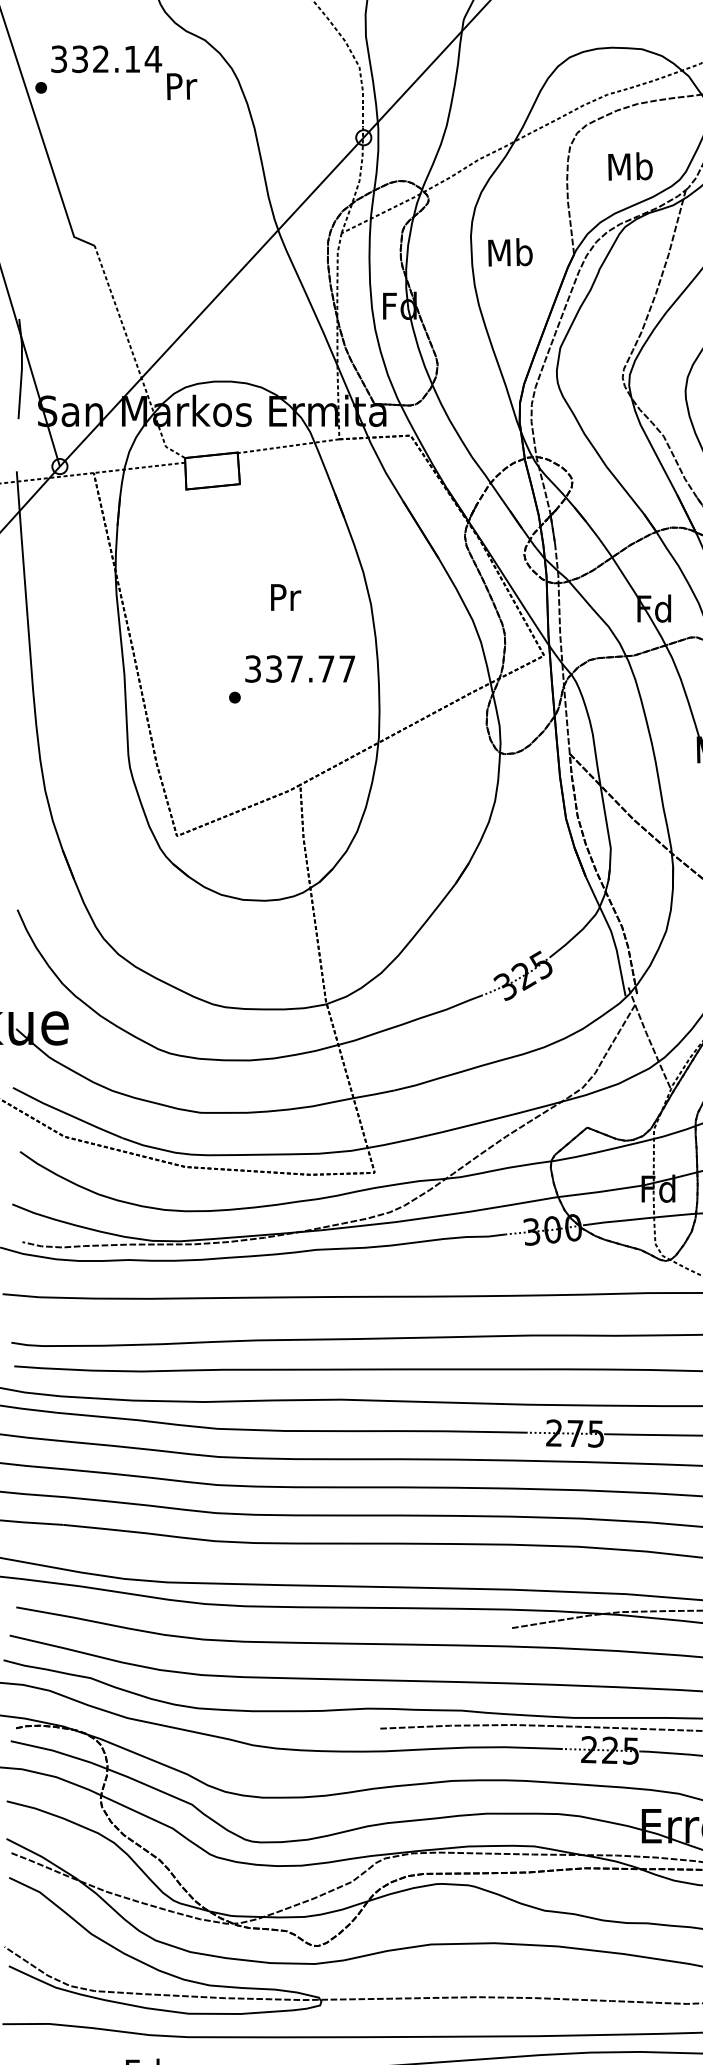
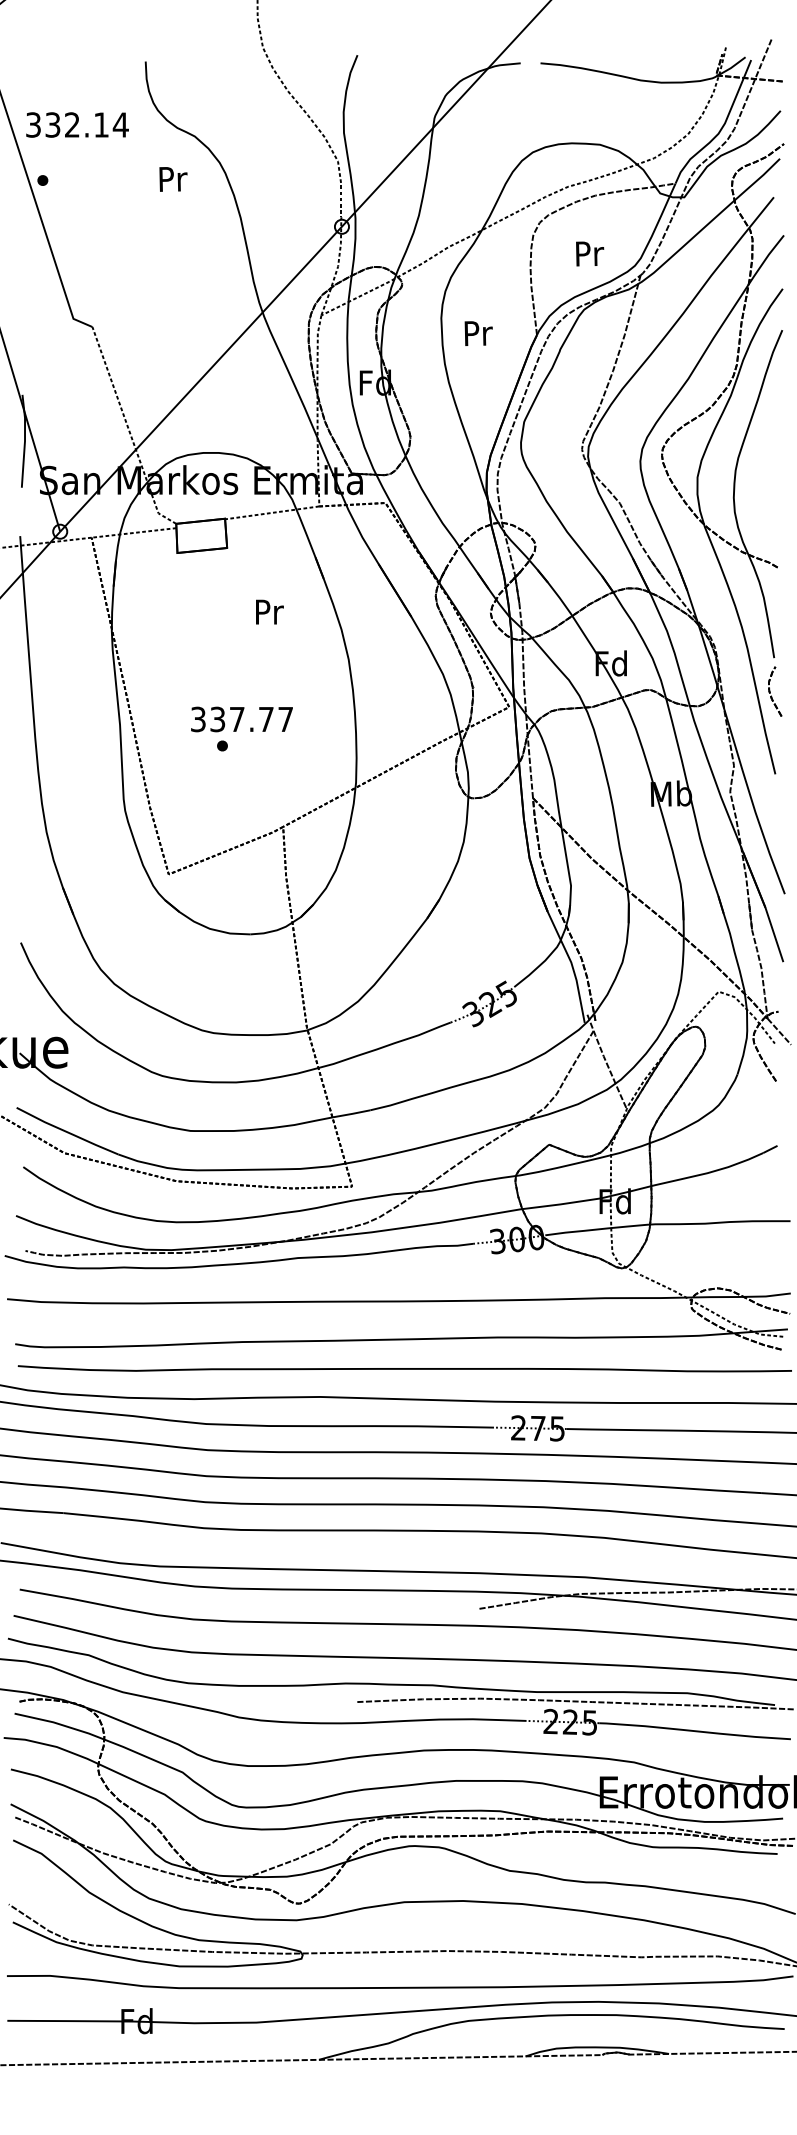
text: (106, 58) -> (77, 124), moved
text: (629, 166) -> (588, 253), Mb -> Pr
text: (509, 251) -> (477, 332), Mb -> Pr
text: (285, 596) -> (269, 611), moved
text: (299, 669) -> (241, 719), moved

